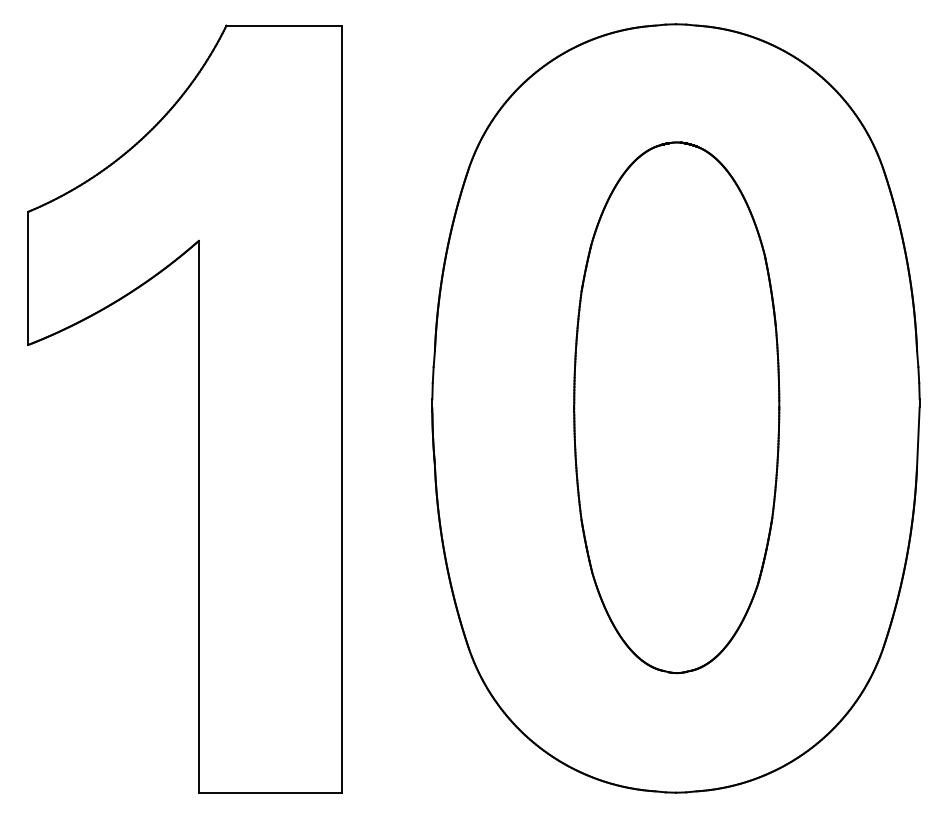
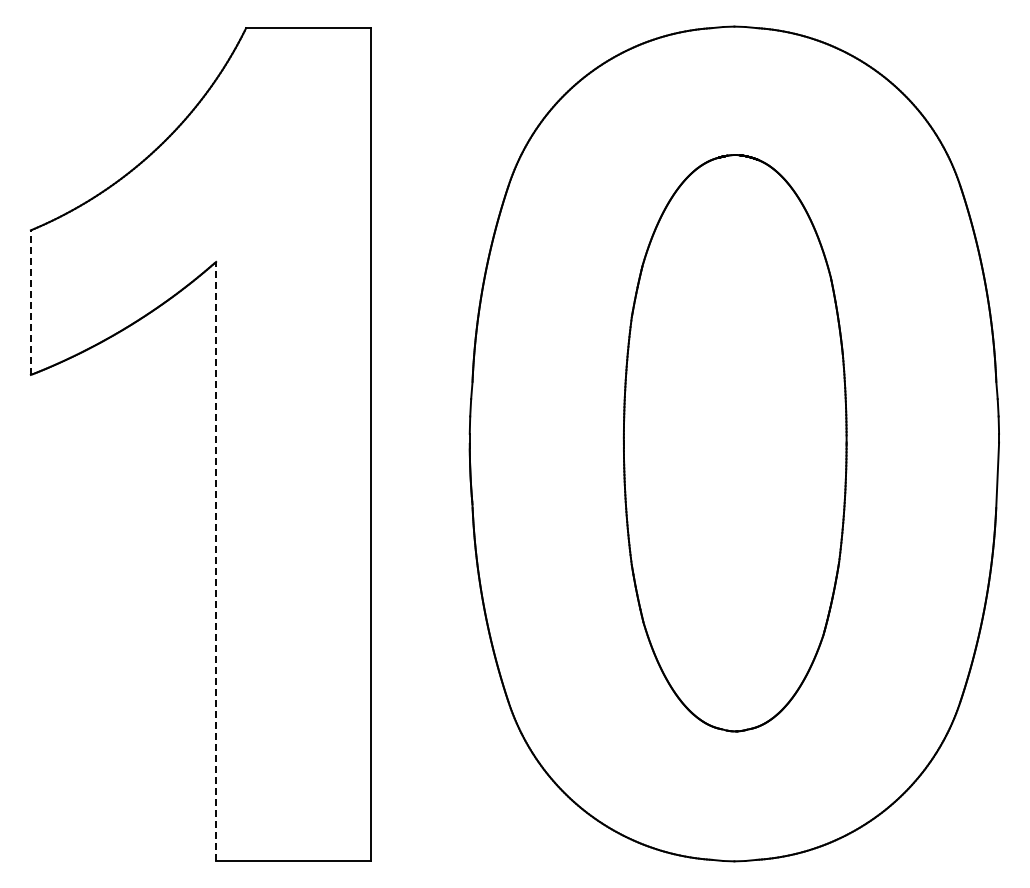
line: (27, 278) -> (30, 302), solid -> dashed
line: (199, 516) -> (216, 561), solid -> dashed

